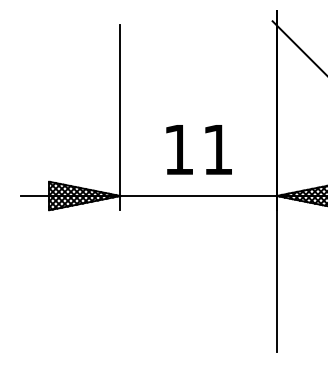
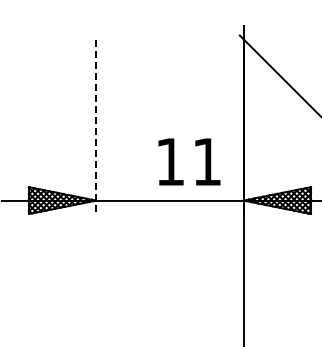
line: (120, 118) -> (96, 127), solid -> dashed
text: (199, 149) -> (189, 161), moved

